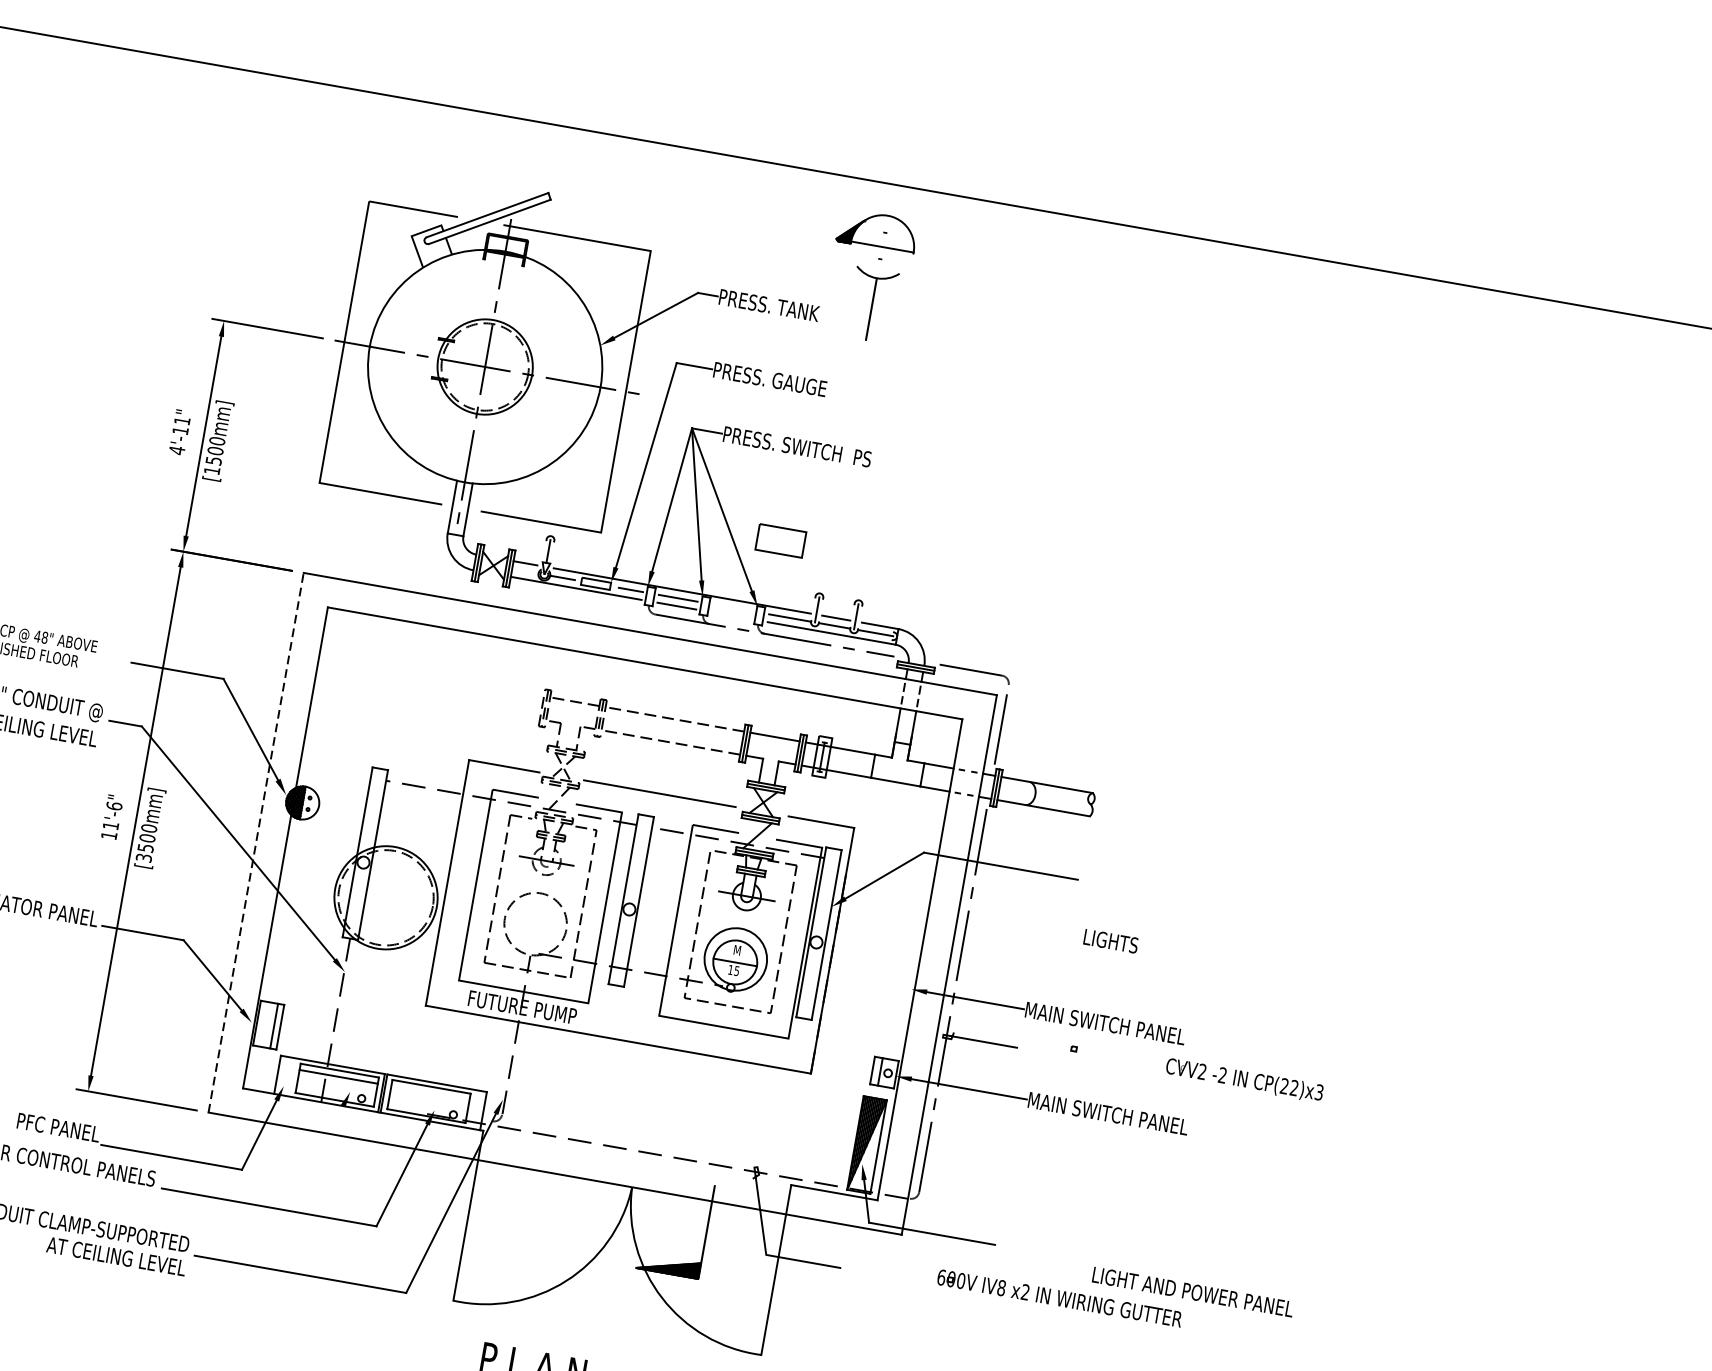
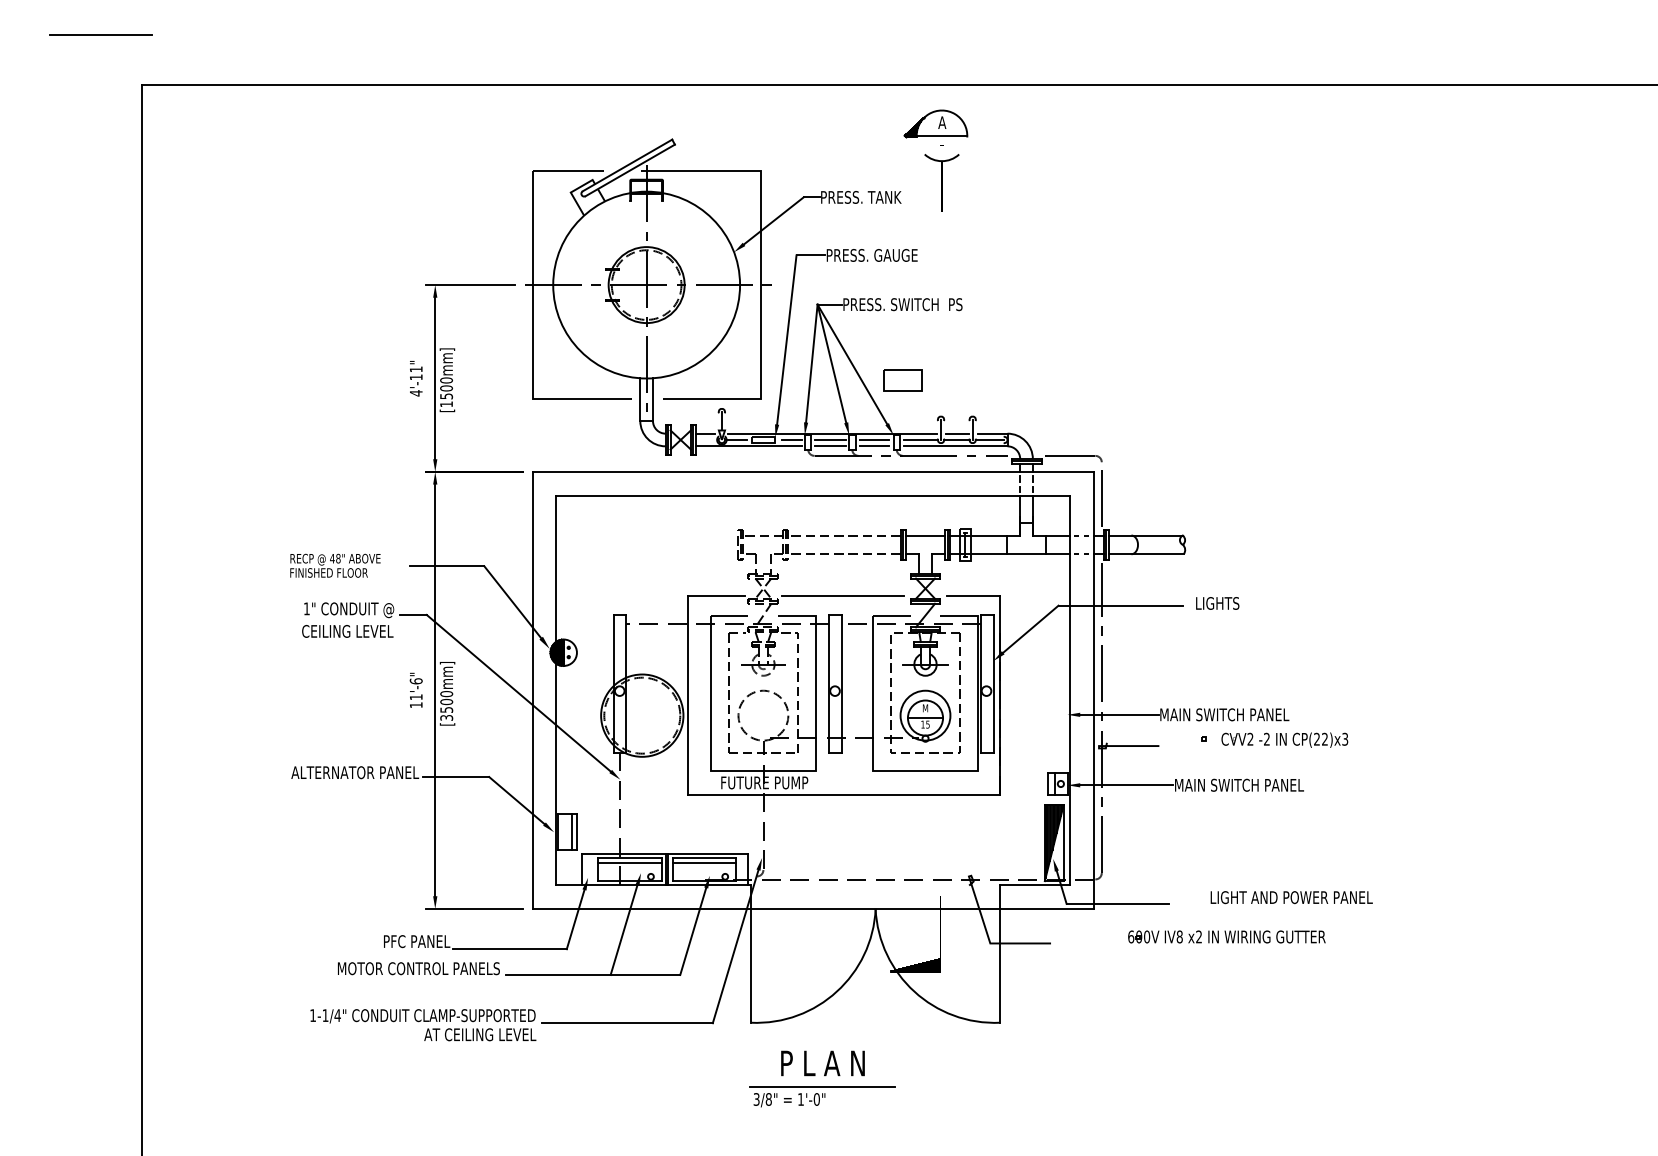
text: (885, 230) -> (942, 122), - -> A
line: (732, 608) -> (874, 440), added
line: (731, 615) -> (874, 446), added
line: (256, 841) -> (532, 689), dashed -> solid
text: (1110, 941) -> (1217, 603), moved
text: (1244, 1079) -> (1284, 739), moved
line: (429, 1092) -> (703, 862), added
line: (316, 1157) -> (623, 929), added
text: (1192, 1291) -> (1291, 897), moved

